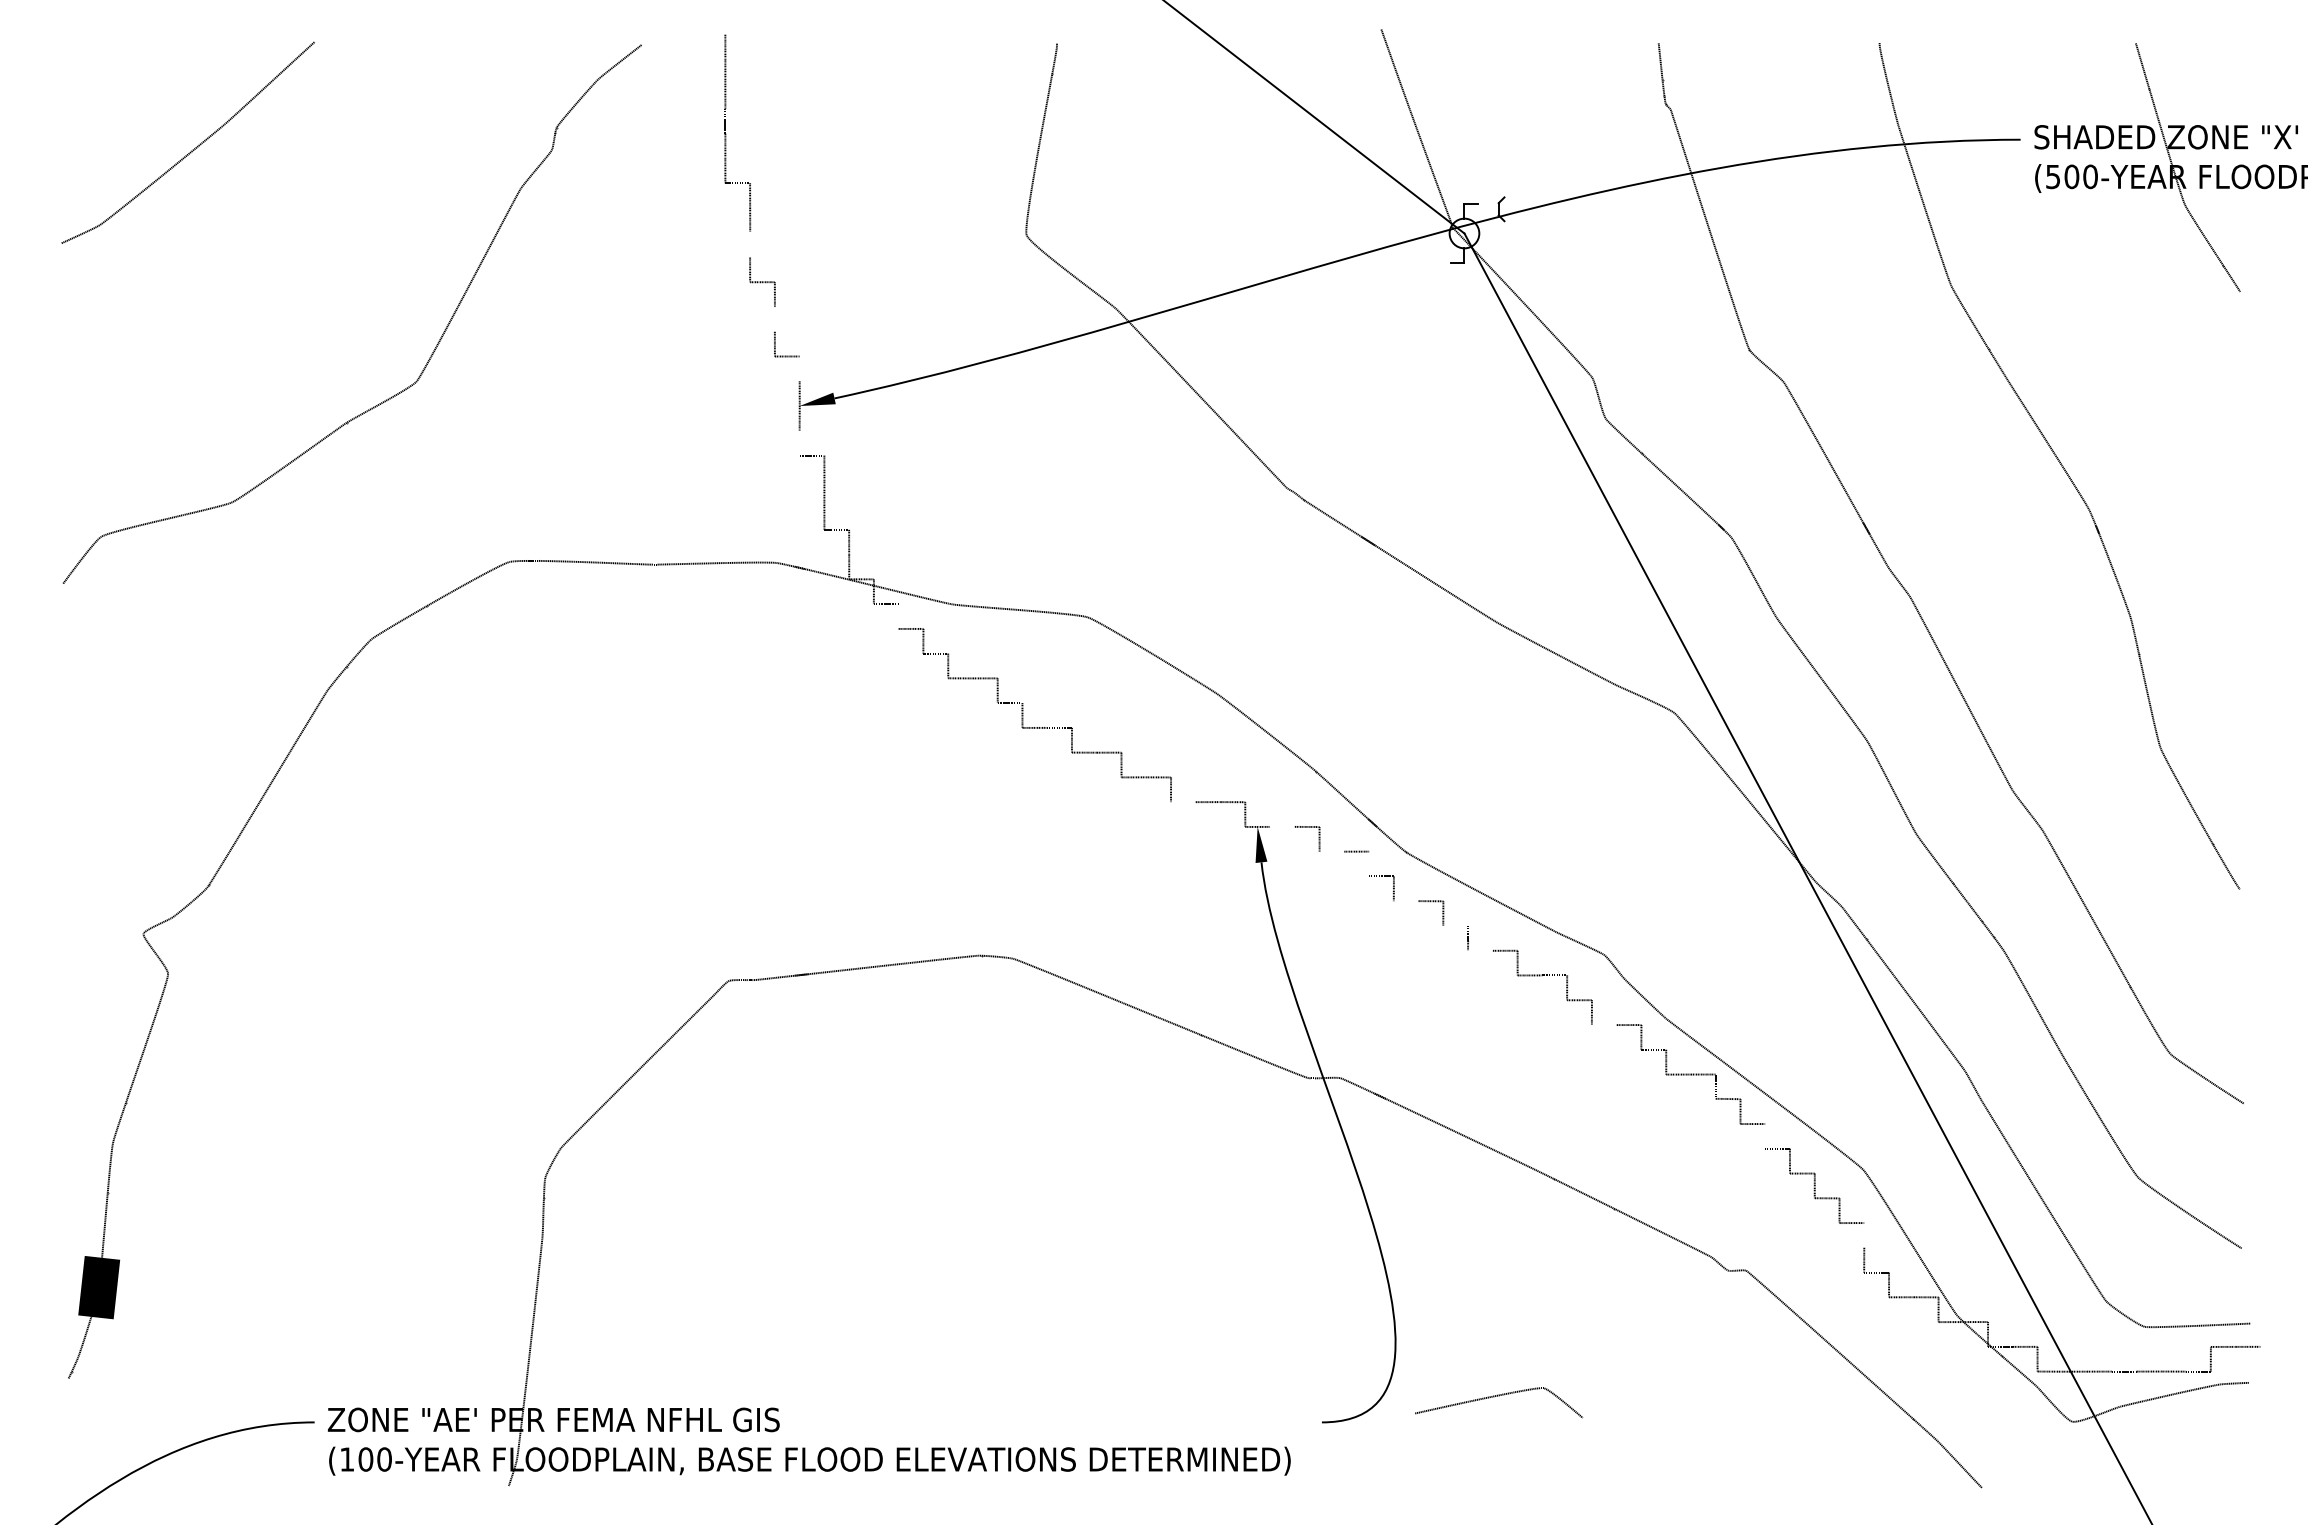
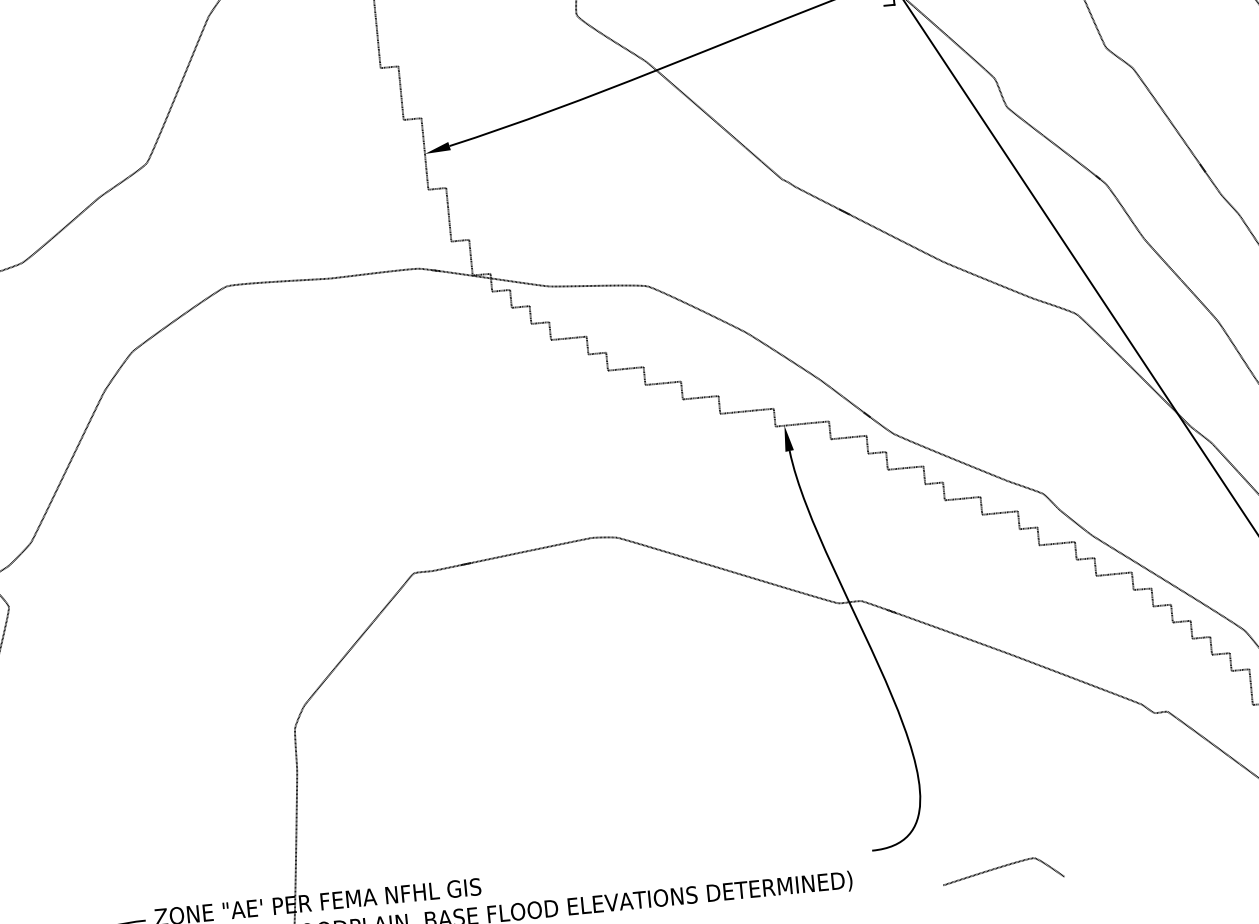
line: (750, 244) -> (378, 40), added
line: (774, 319) -> (400, 93), added
line: (799, 368) -> (422, 126), added
line: (799, 442) -> (427, 180), added
line: (898, 616) -> (510, 298), added
line: (1183, 802) -> (729, 413), added
line: (1282, 826) -> (802, 423), added
line: (1331, 851) -> (839, 438), added
line: (1369, 863) -> (867, 444), added
line: (1405, 901) -> (896, 469), added
line: (1455, 925) -> (933, 483), added
line: (1480, 950) -> (953, 499), added
line: (1603, 1024) -> (1047, 544), added
line: (1765, 1136) -> (1172, 613), added
line: (1864, 1235) -> (1250, 678), added
curve: (1499, 1396) -> (1002, 867), moved

